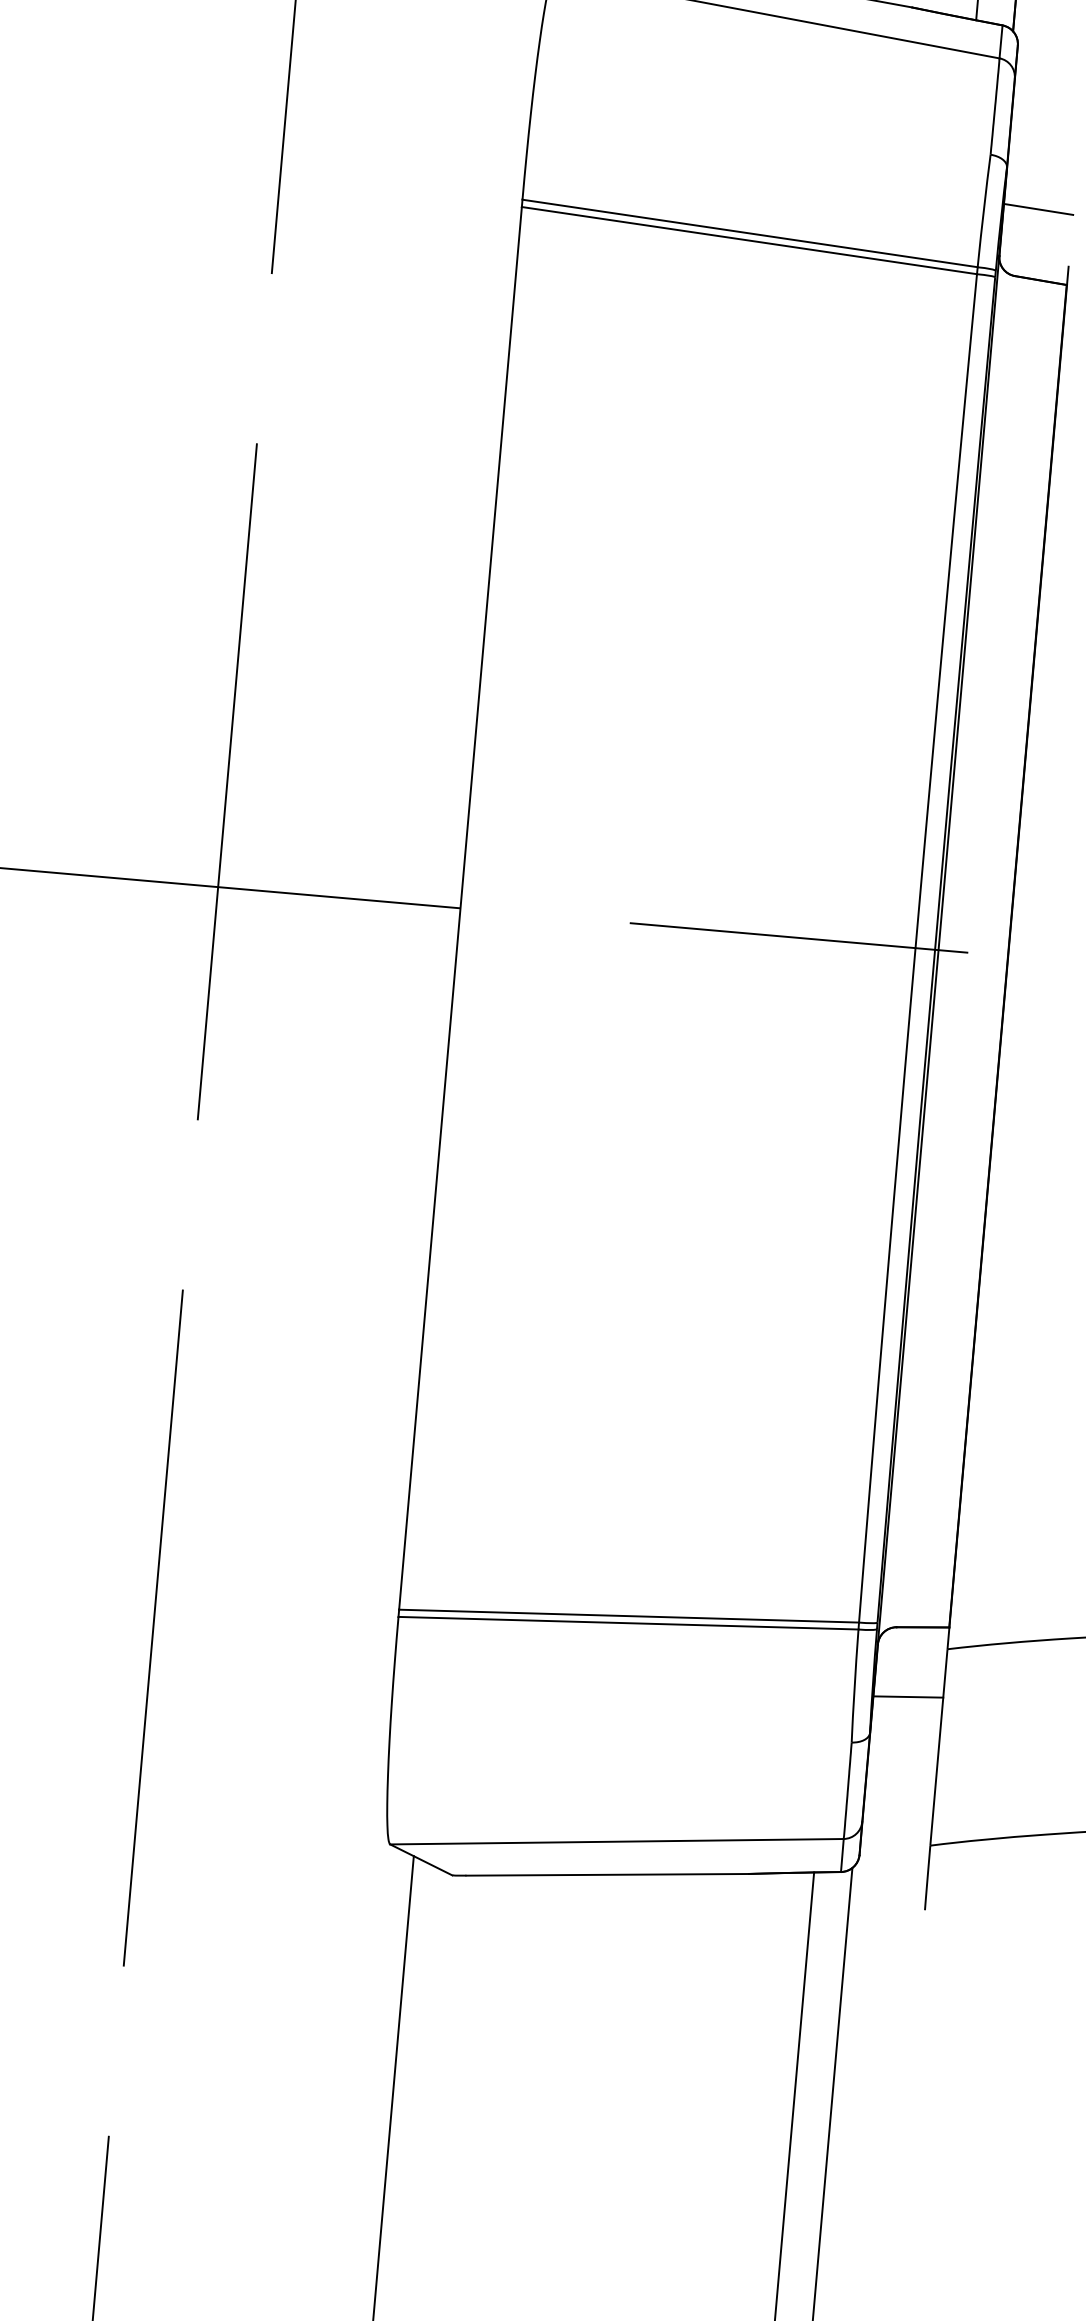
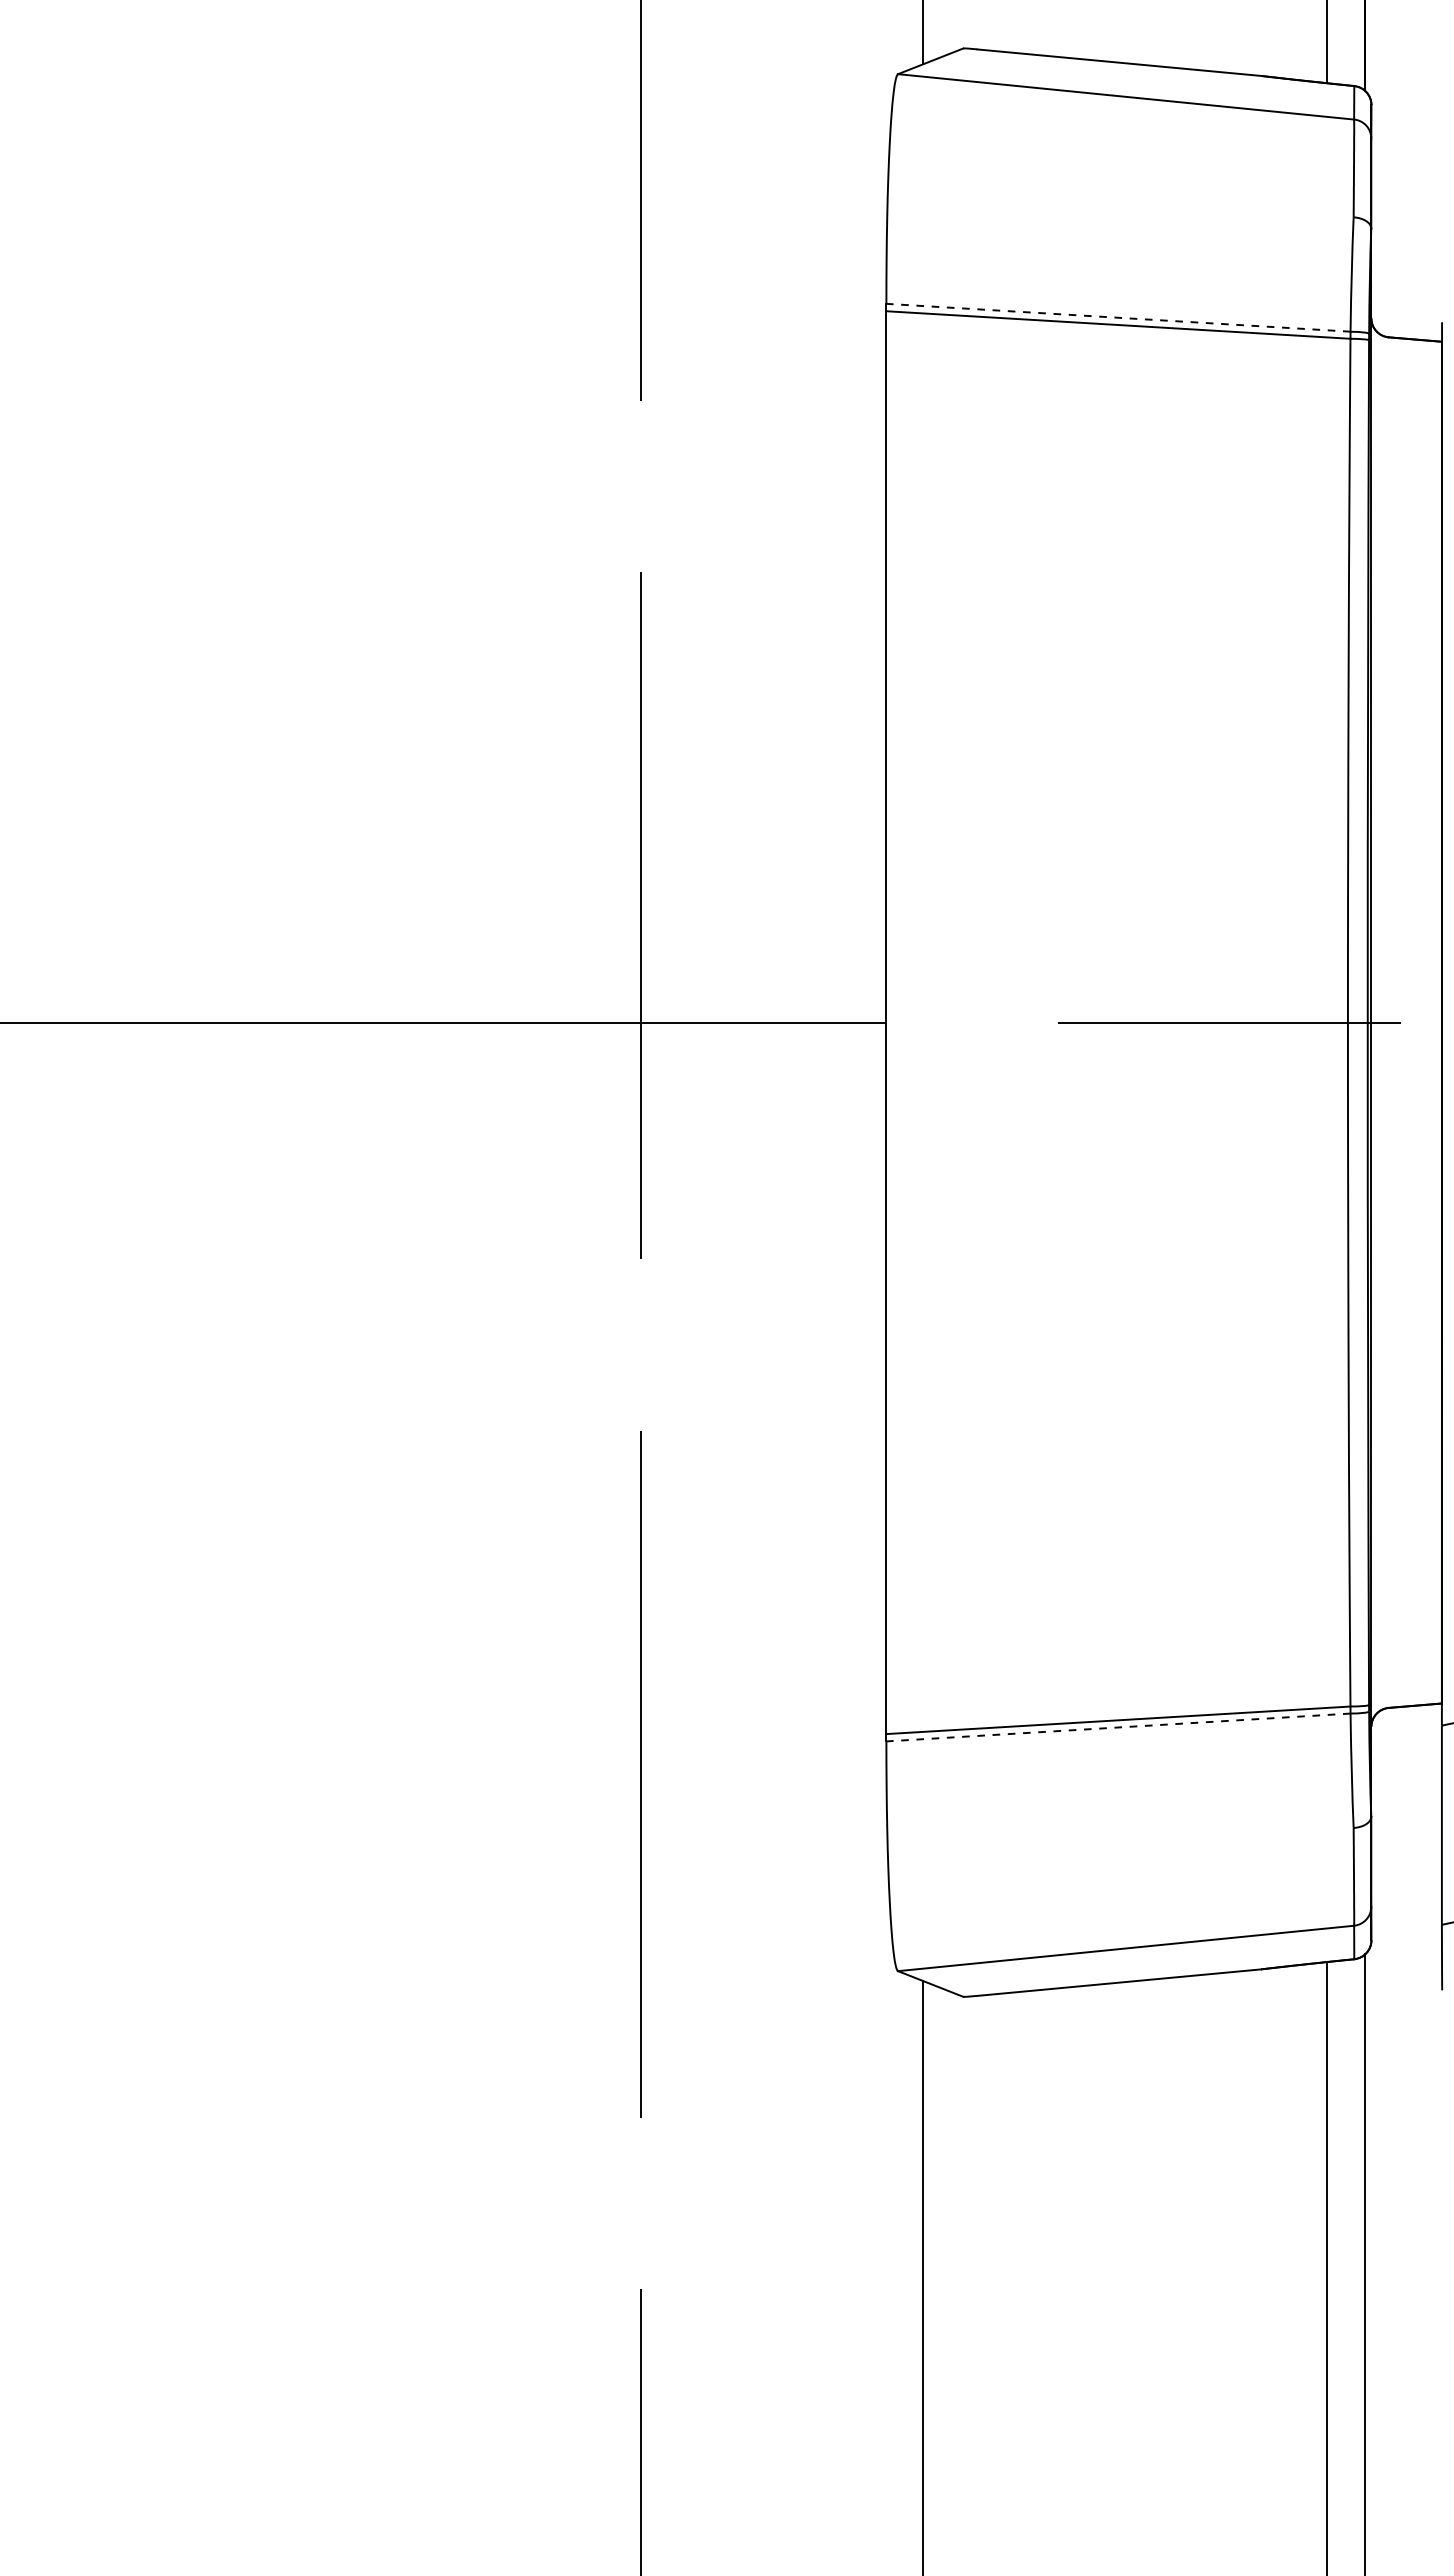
line: (1038, 208) -> (1406, 267), removed
line: (749, 233) -> (1117, 317), solid -> dashed
line: (627, 1623) -> (1117, 1727), solid -> dashed
line: (908, 1696) -> (1406, 1776), removed

